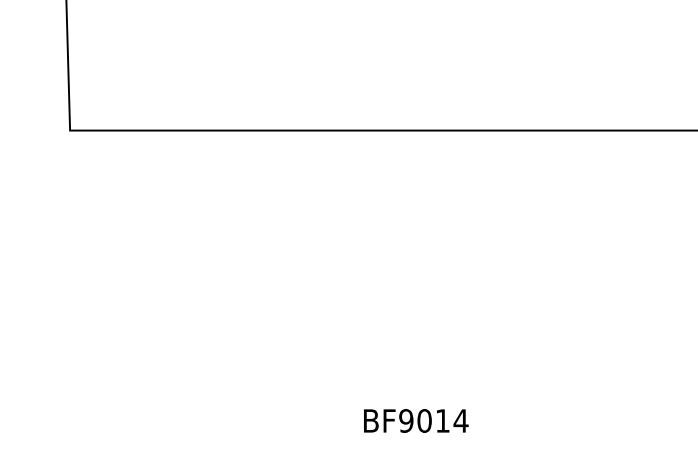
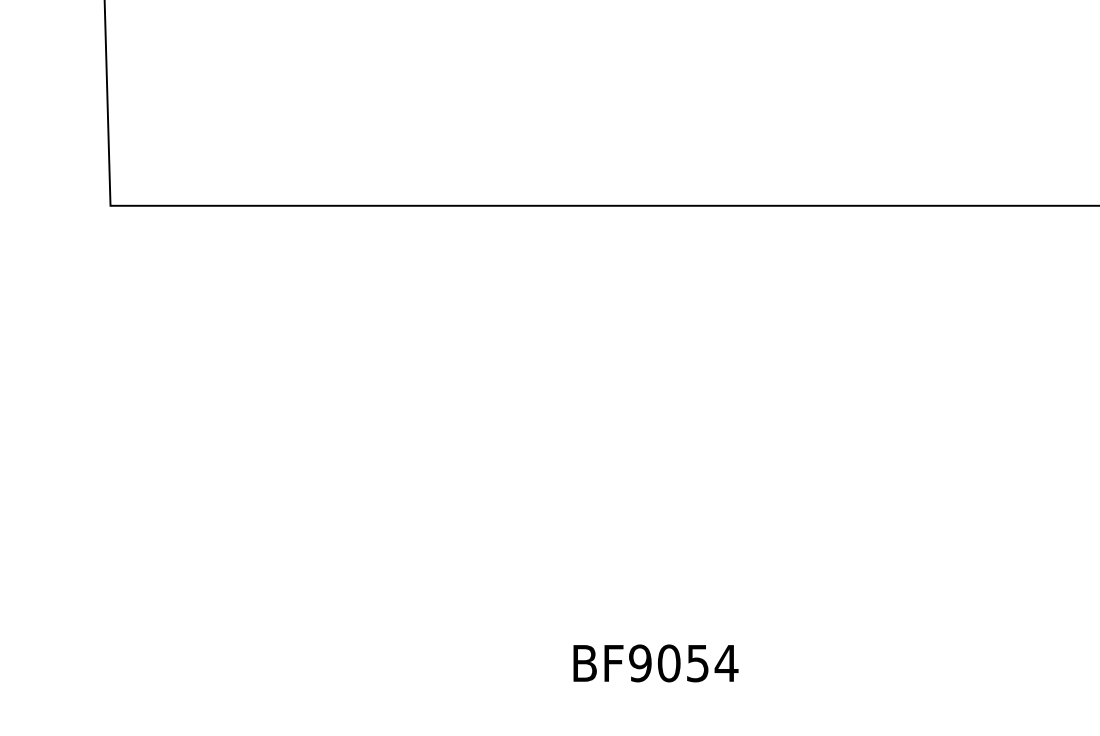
text: (442, 420) -> (697, 662), BF9014 -> BF9054

